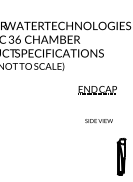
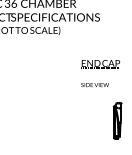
part: (97, 90) -> (100, 64), moved

